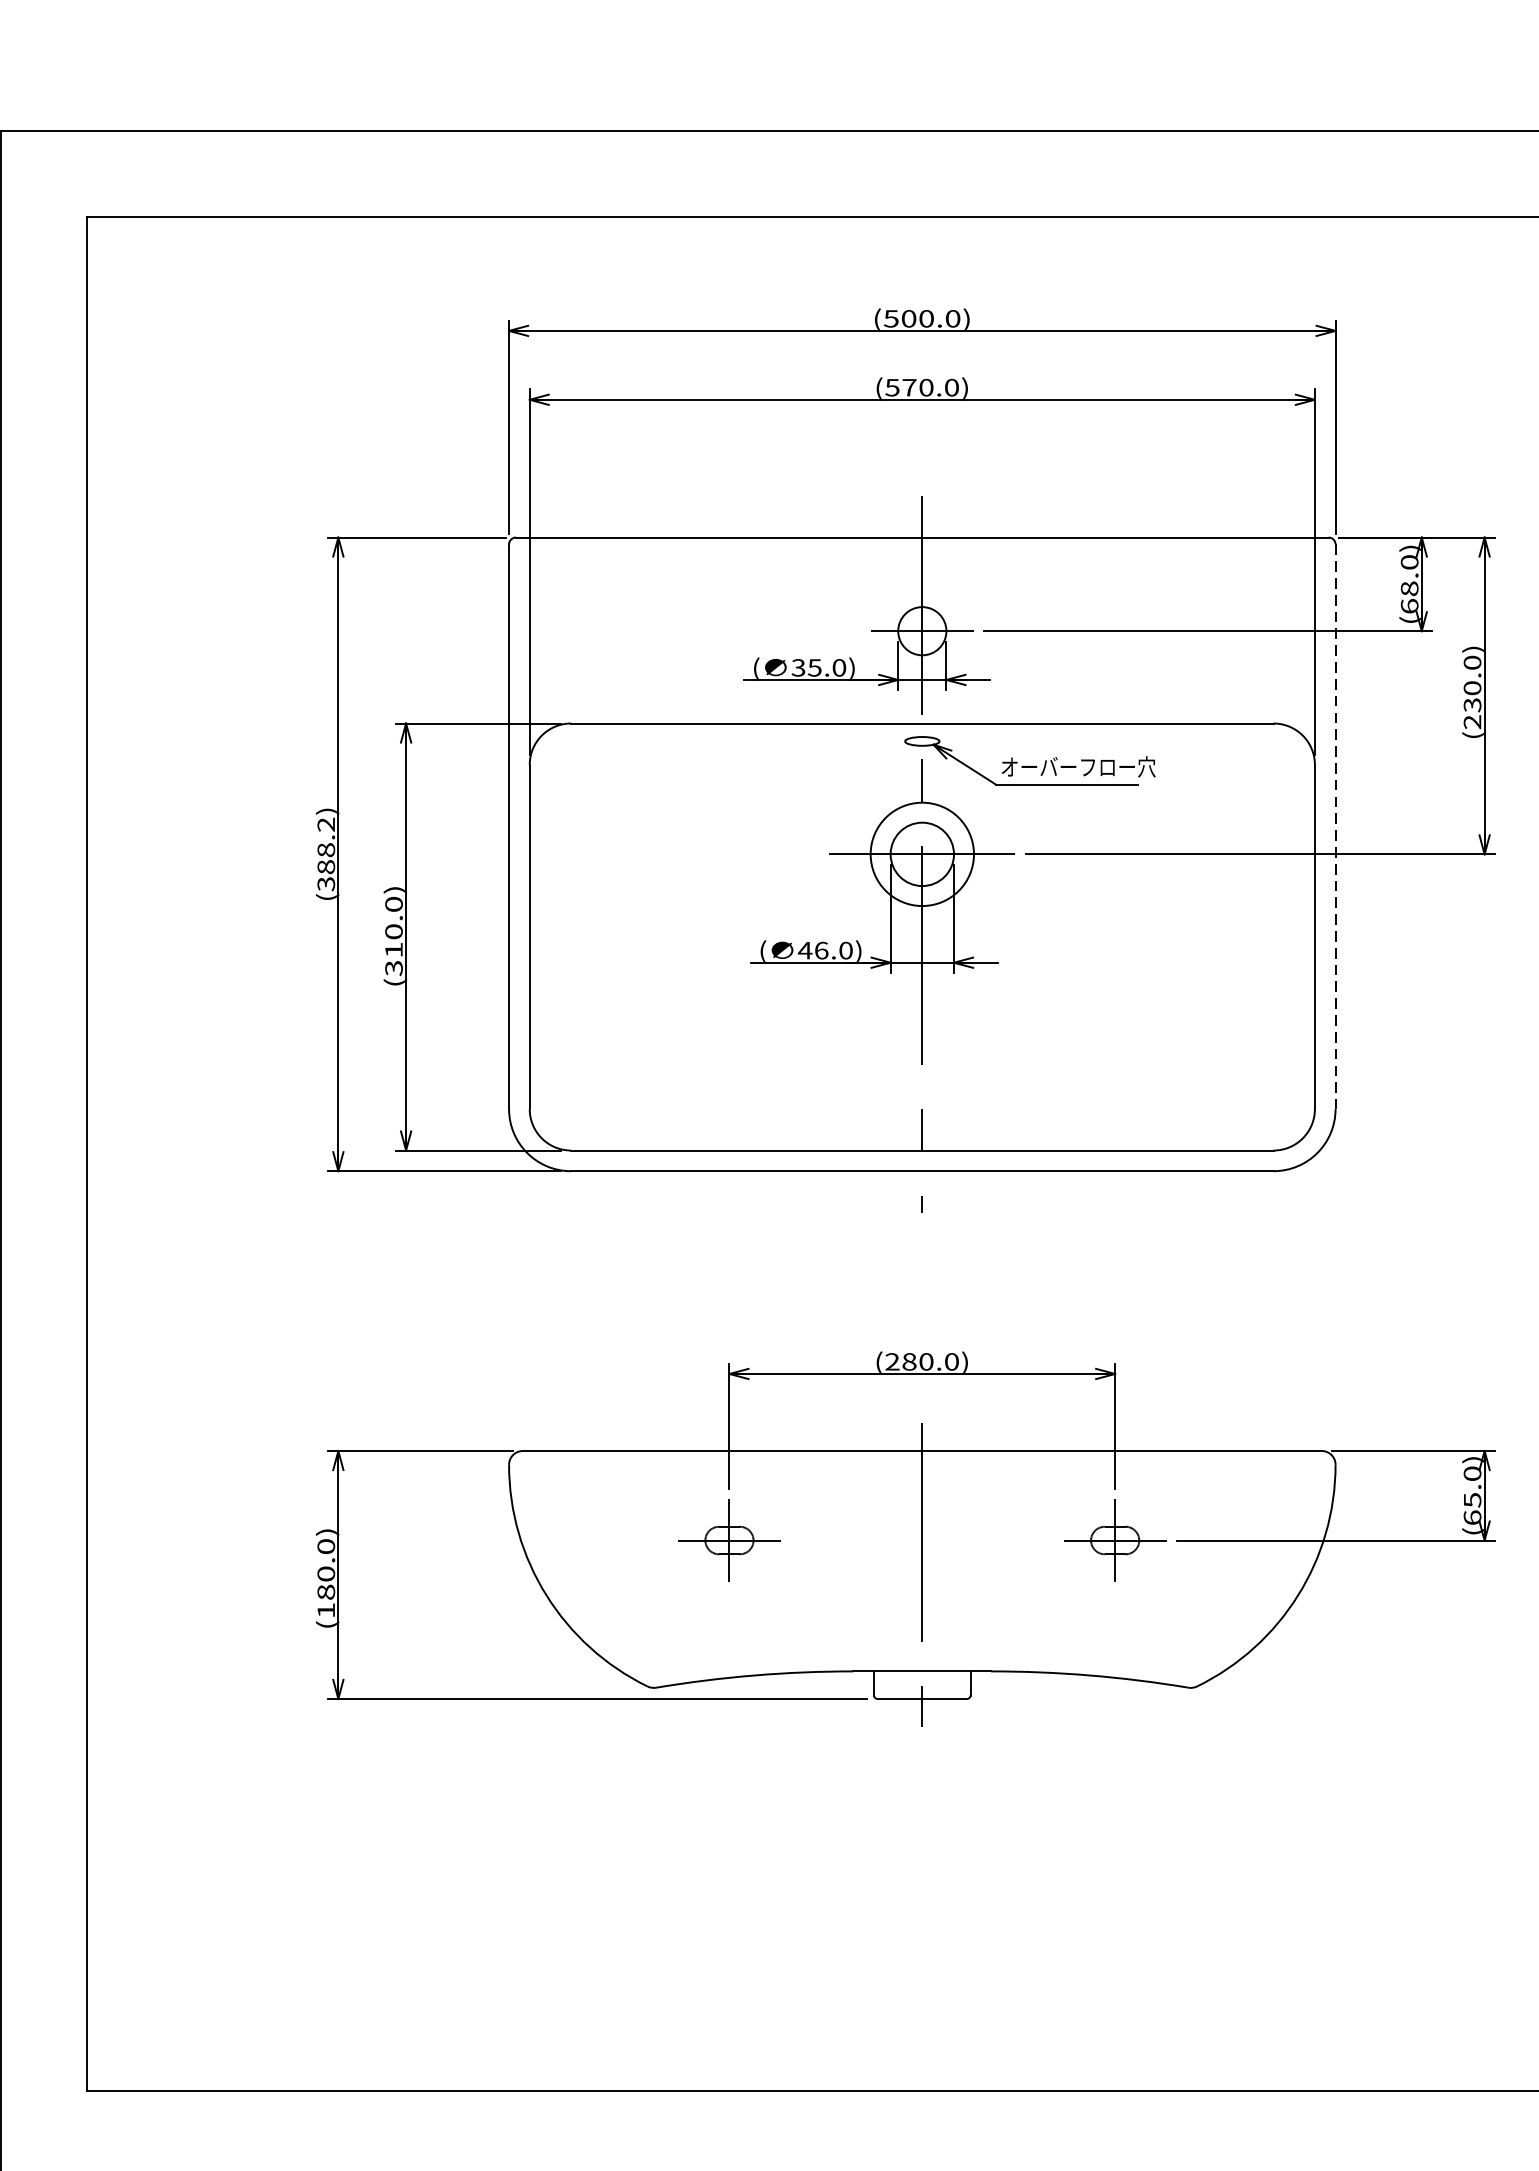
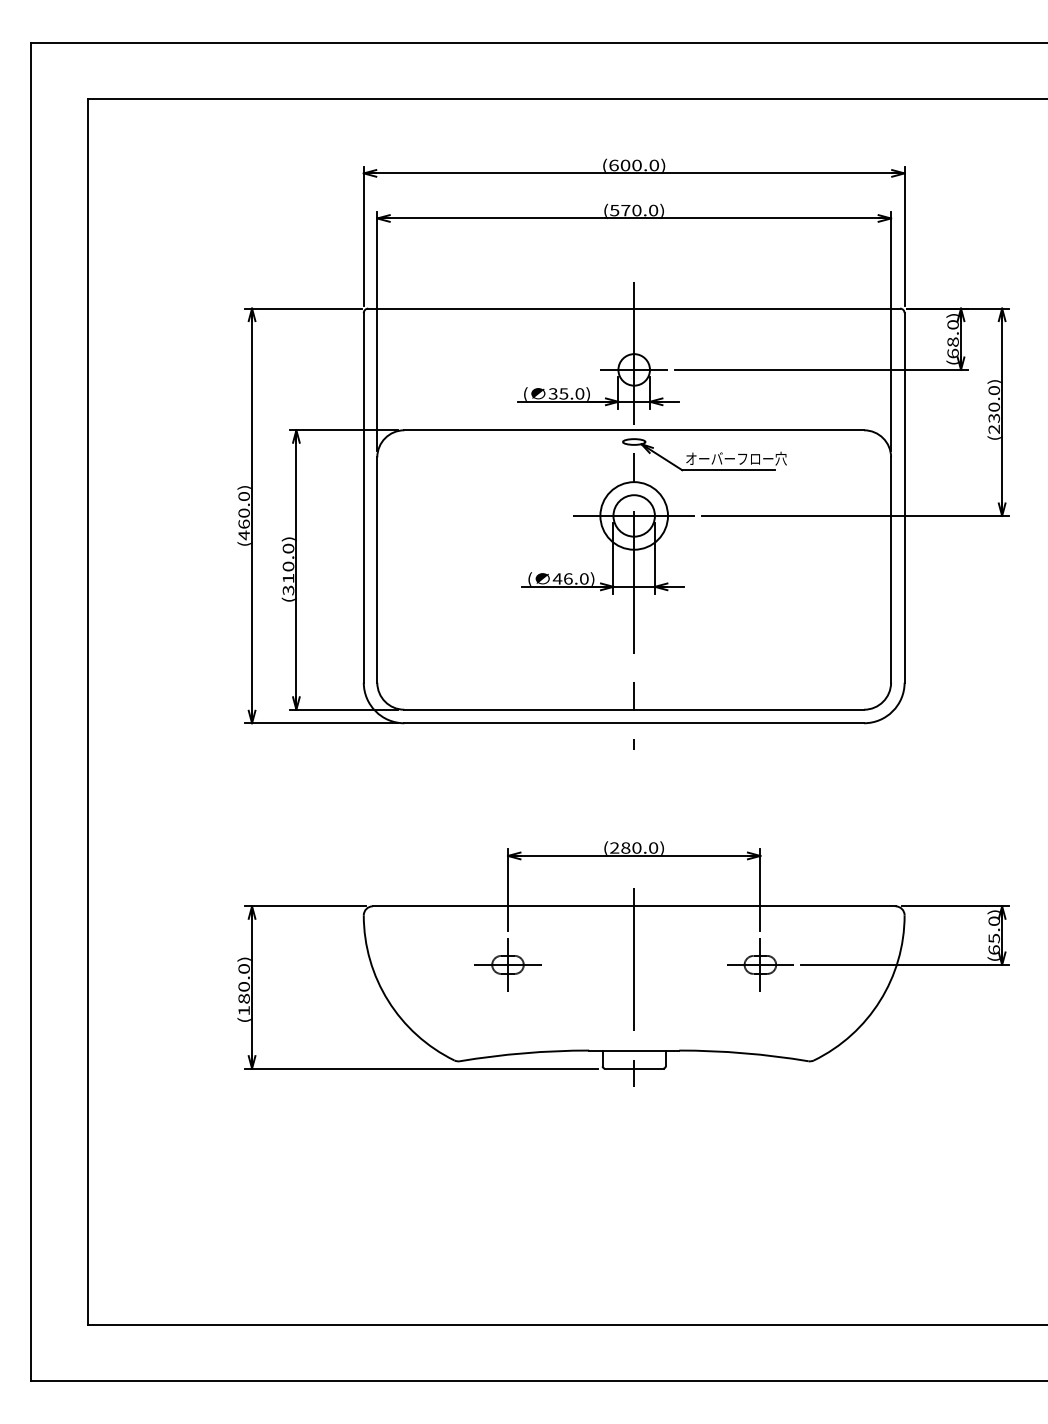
text: (890, 318) -> (613, 165), (500.0) -> (600.0)
line: (1335, 826) -> (904, 497), dashed -> solid
text: (325, 855) -> (243, 516), (388.2) -> (460.0)

